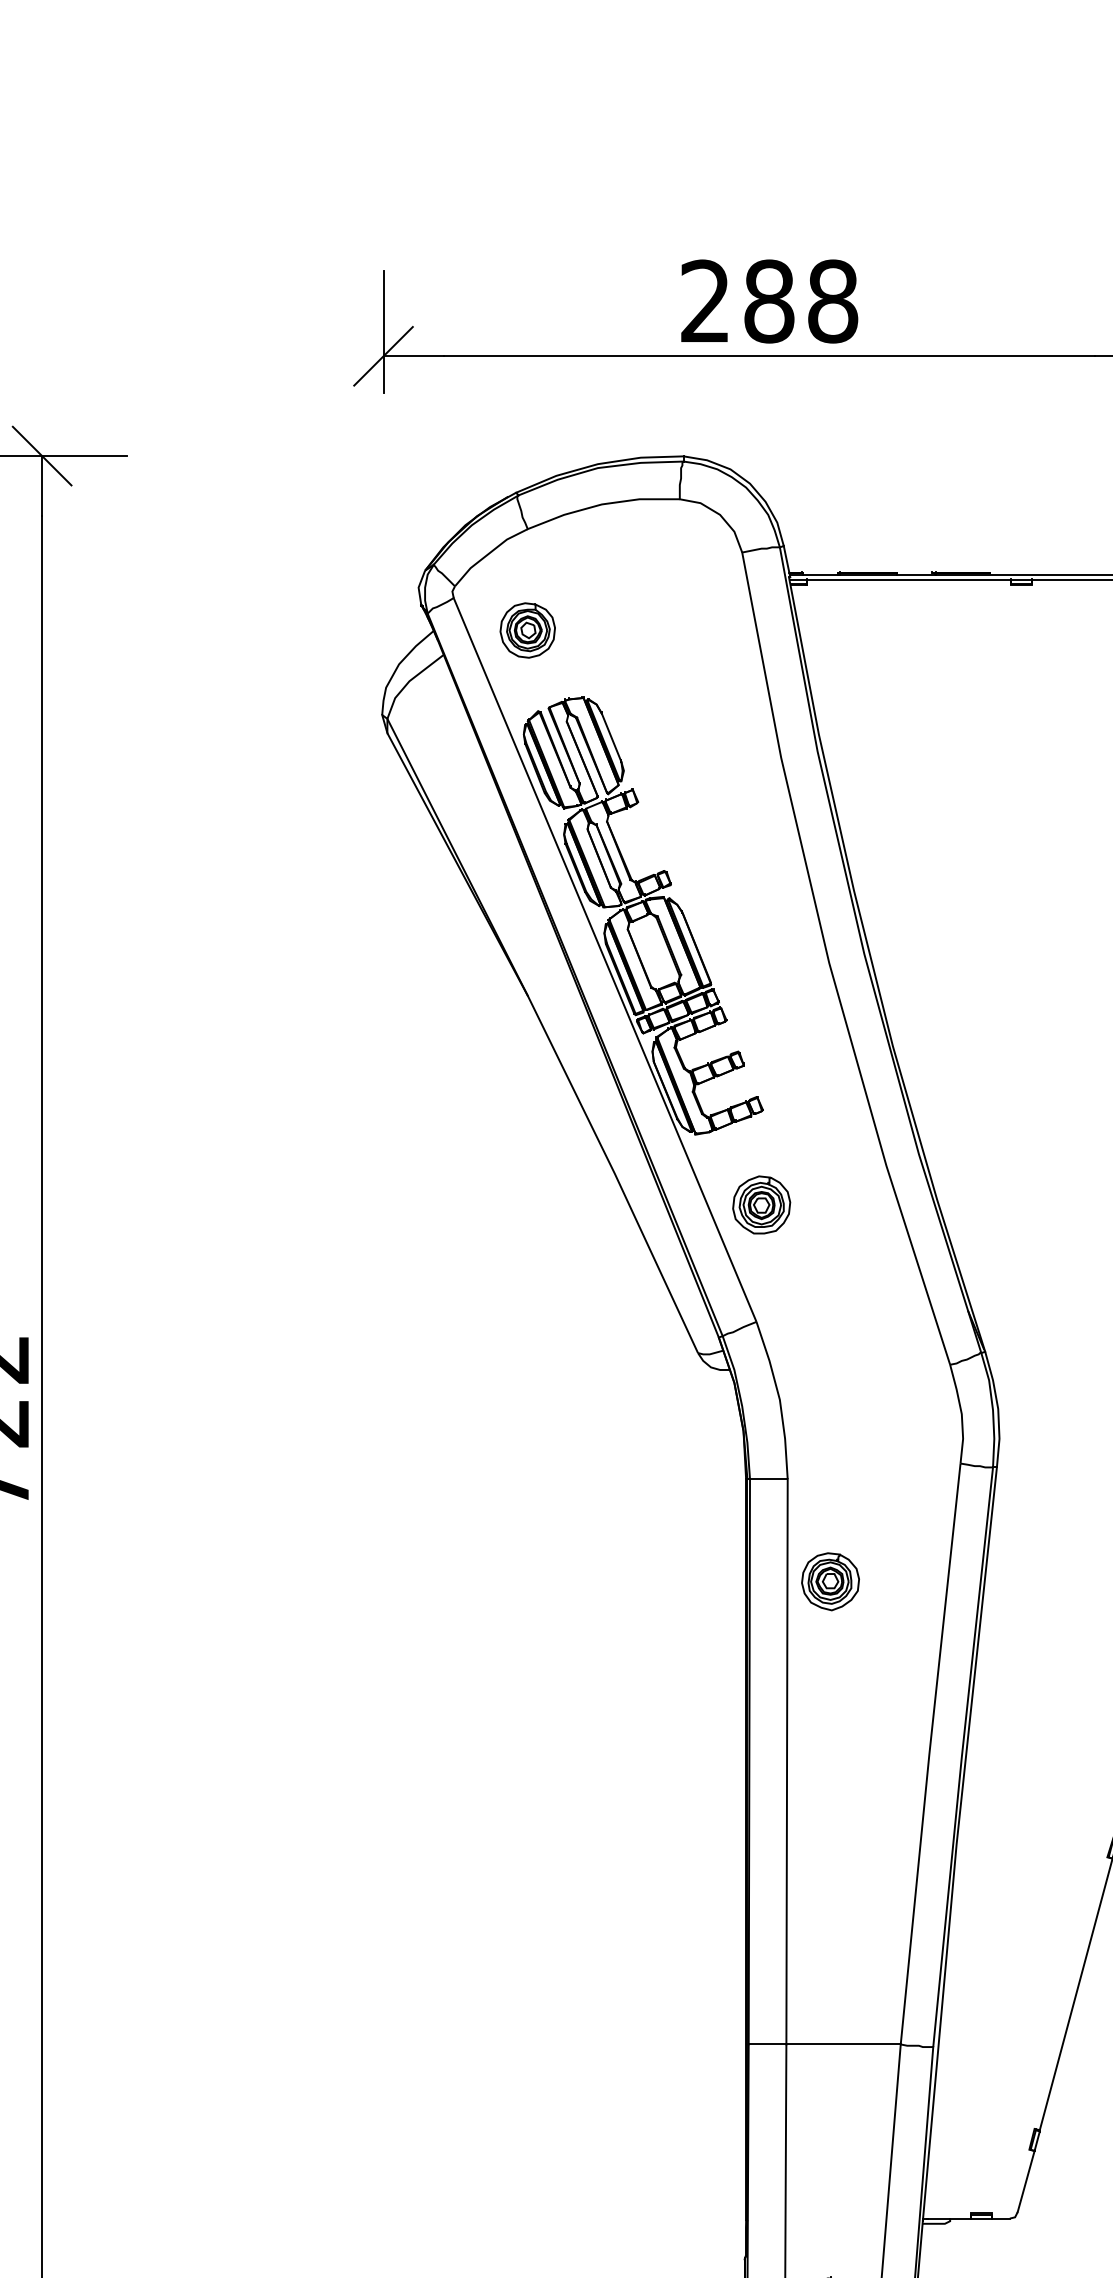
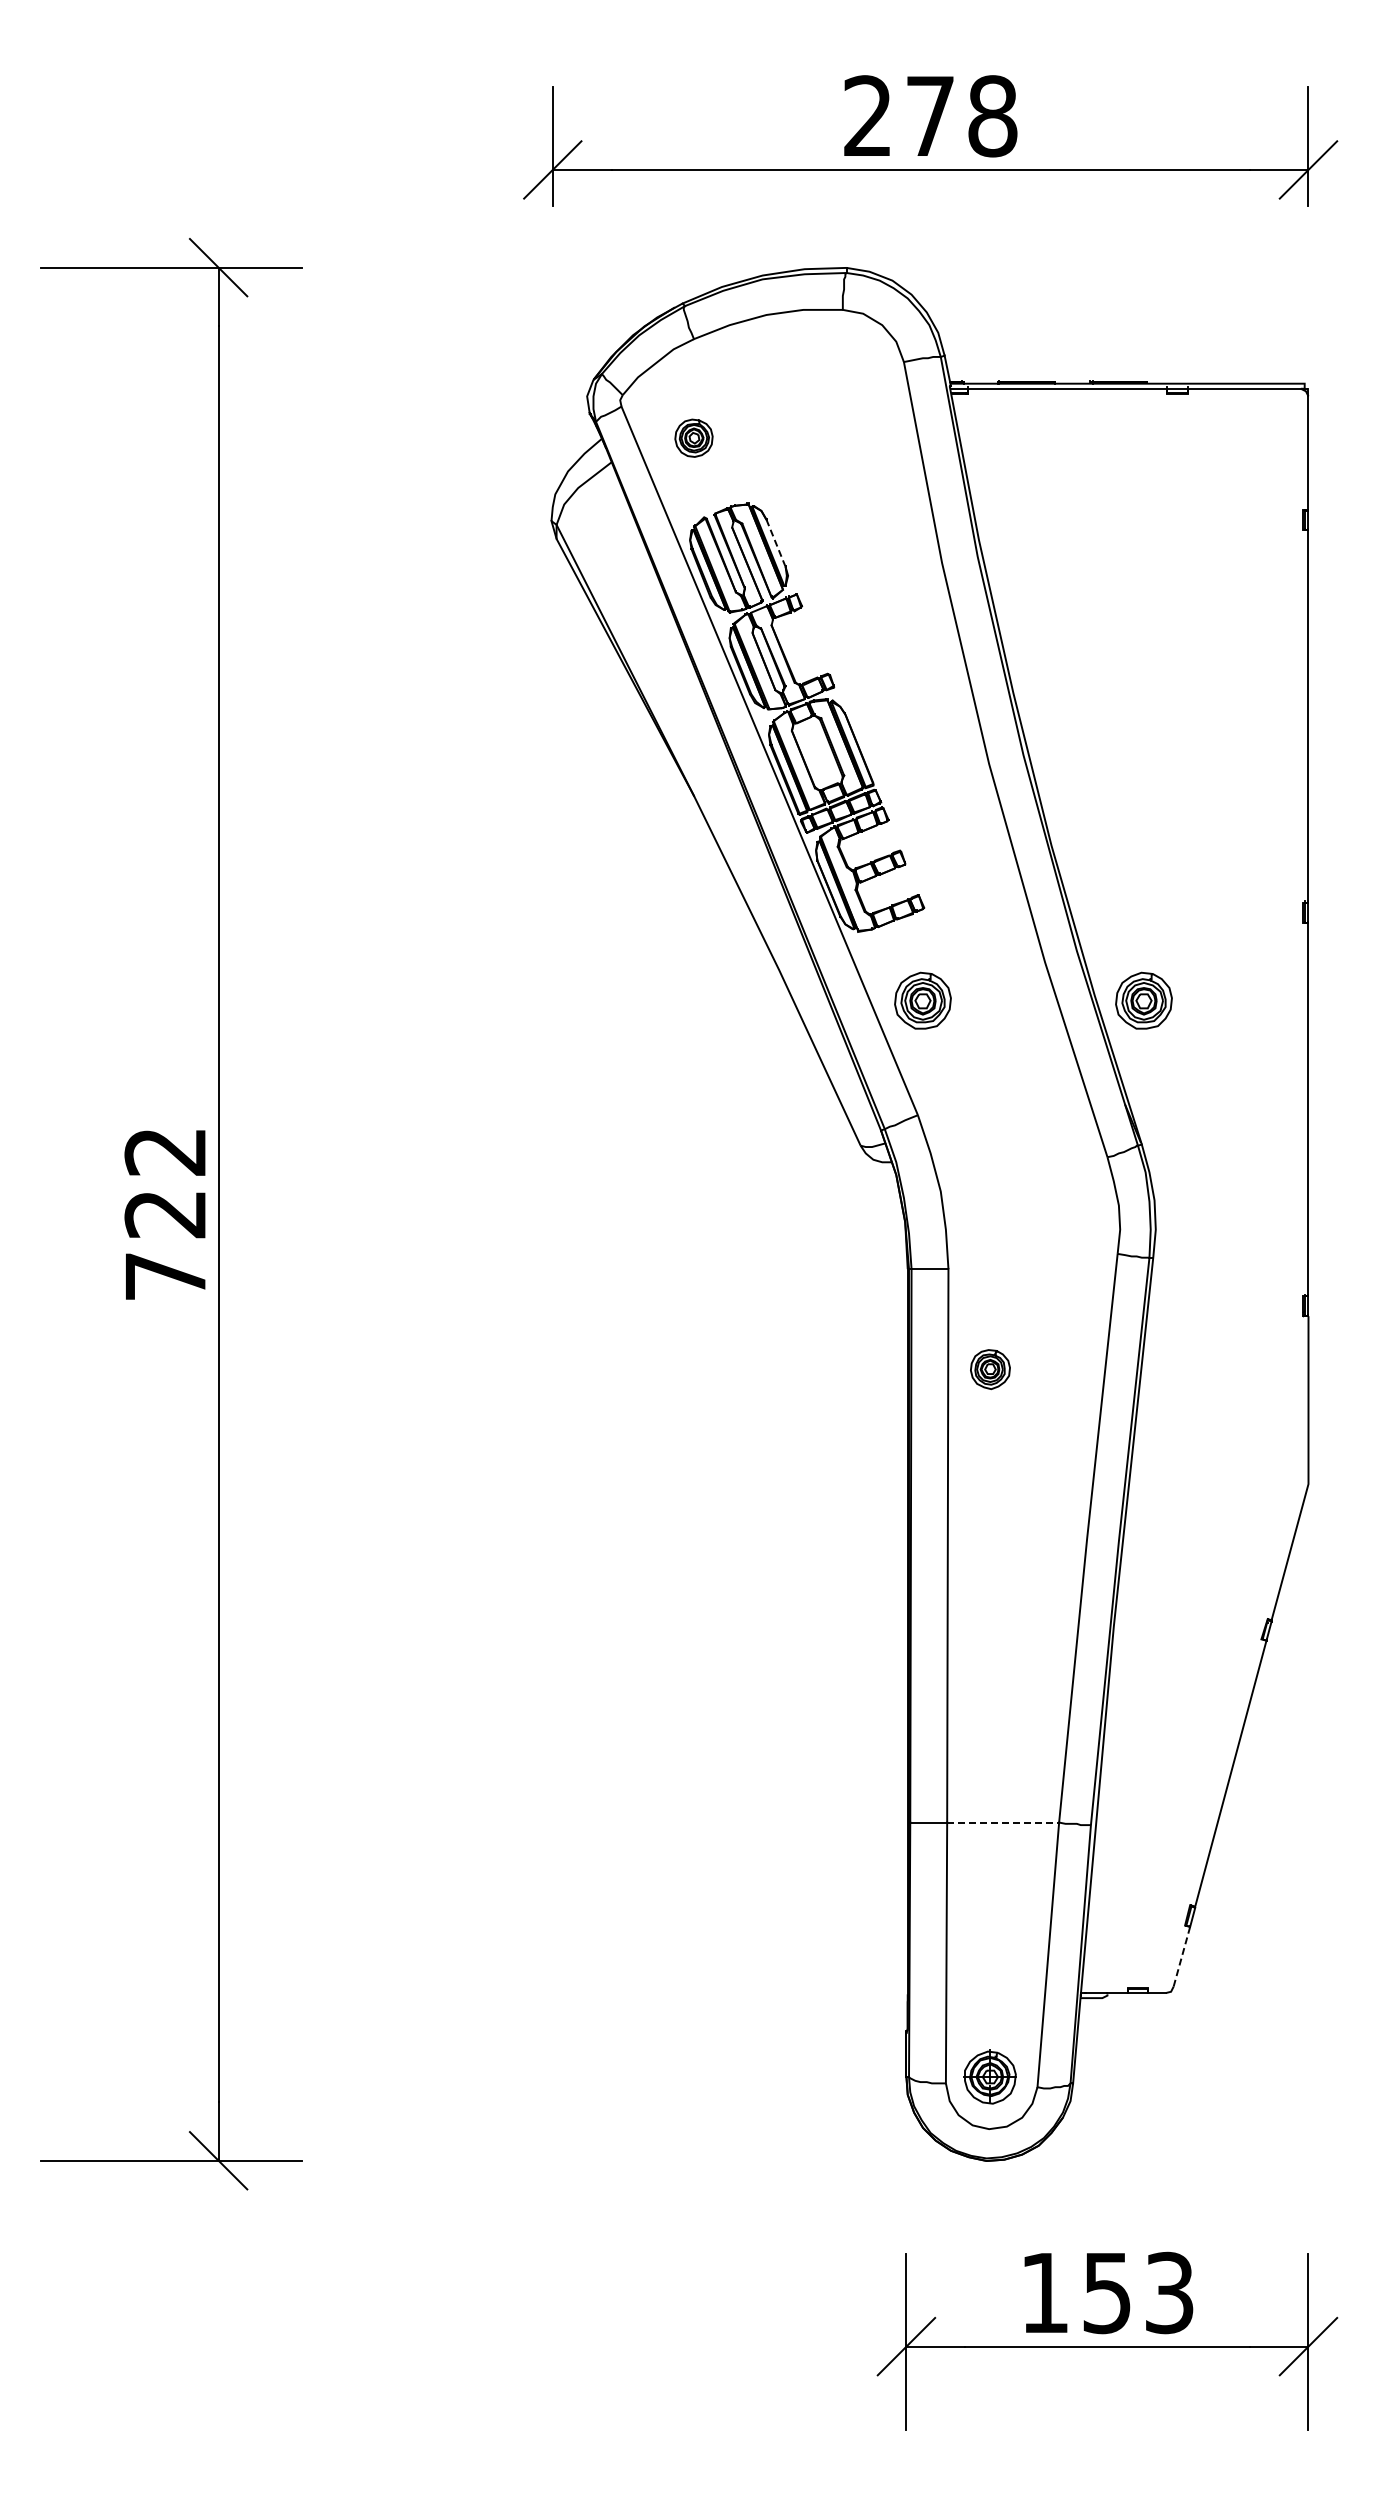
text: (769, 301) -> (930, 116), 288 -> 278
part: (527, 629) -> (693, 437), size x0.7
line: (611, 736) -> (775, 542), solid -> dashed
part: (986, 1204) -> (1143, 1000), added
part: (830, 1581) -> (990, 1369), size x0.7
line: (843, 2044) -> (1003, 1822), solid -> dashed
line: (1025, 2182) -> (1181, 1957), solid -> dashed

